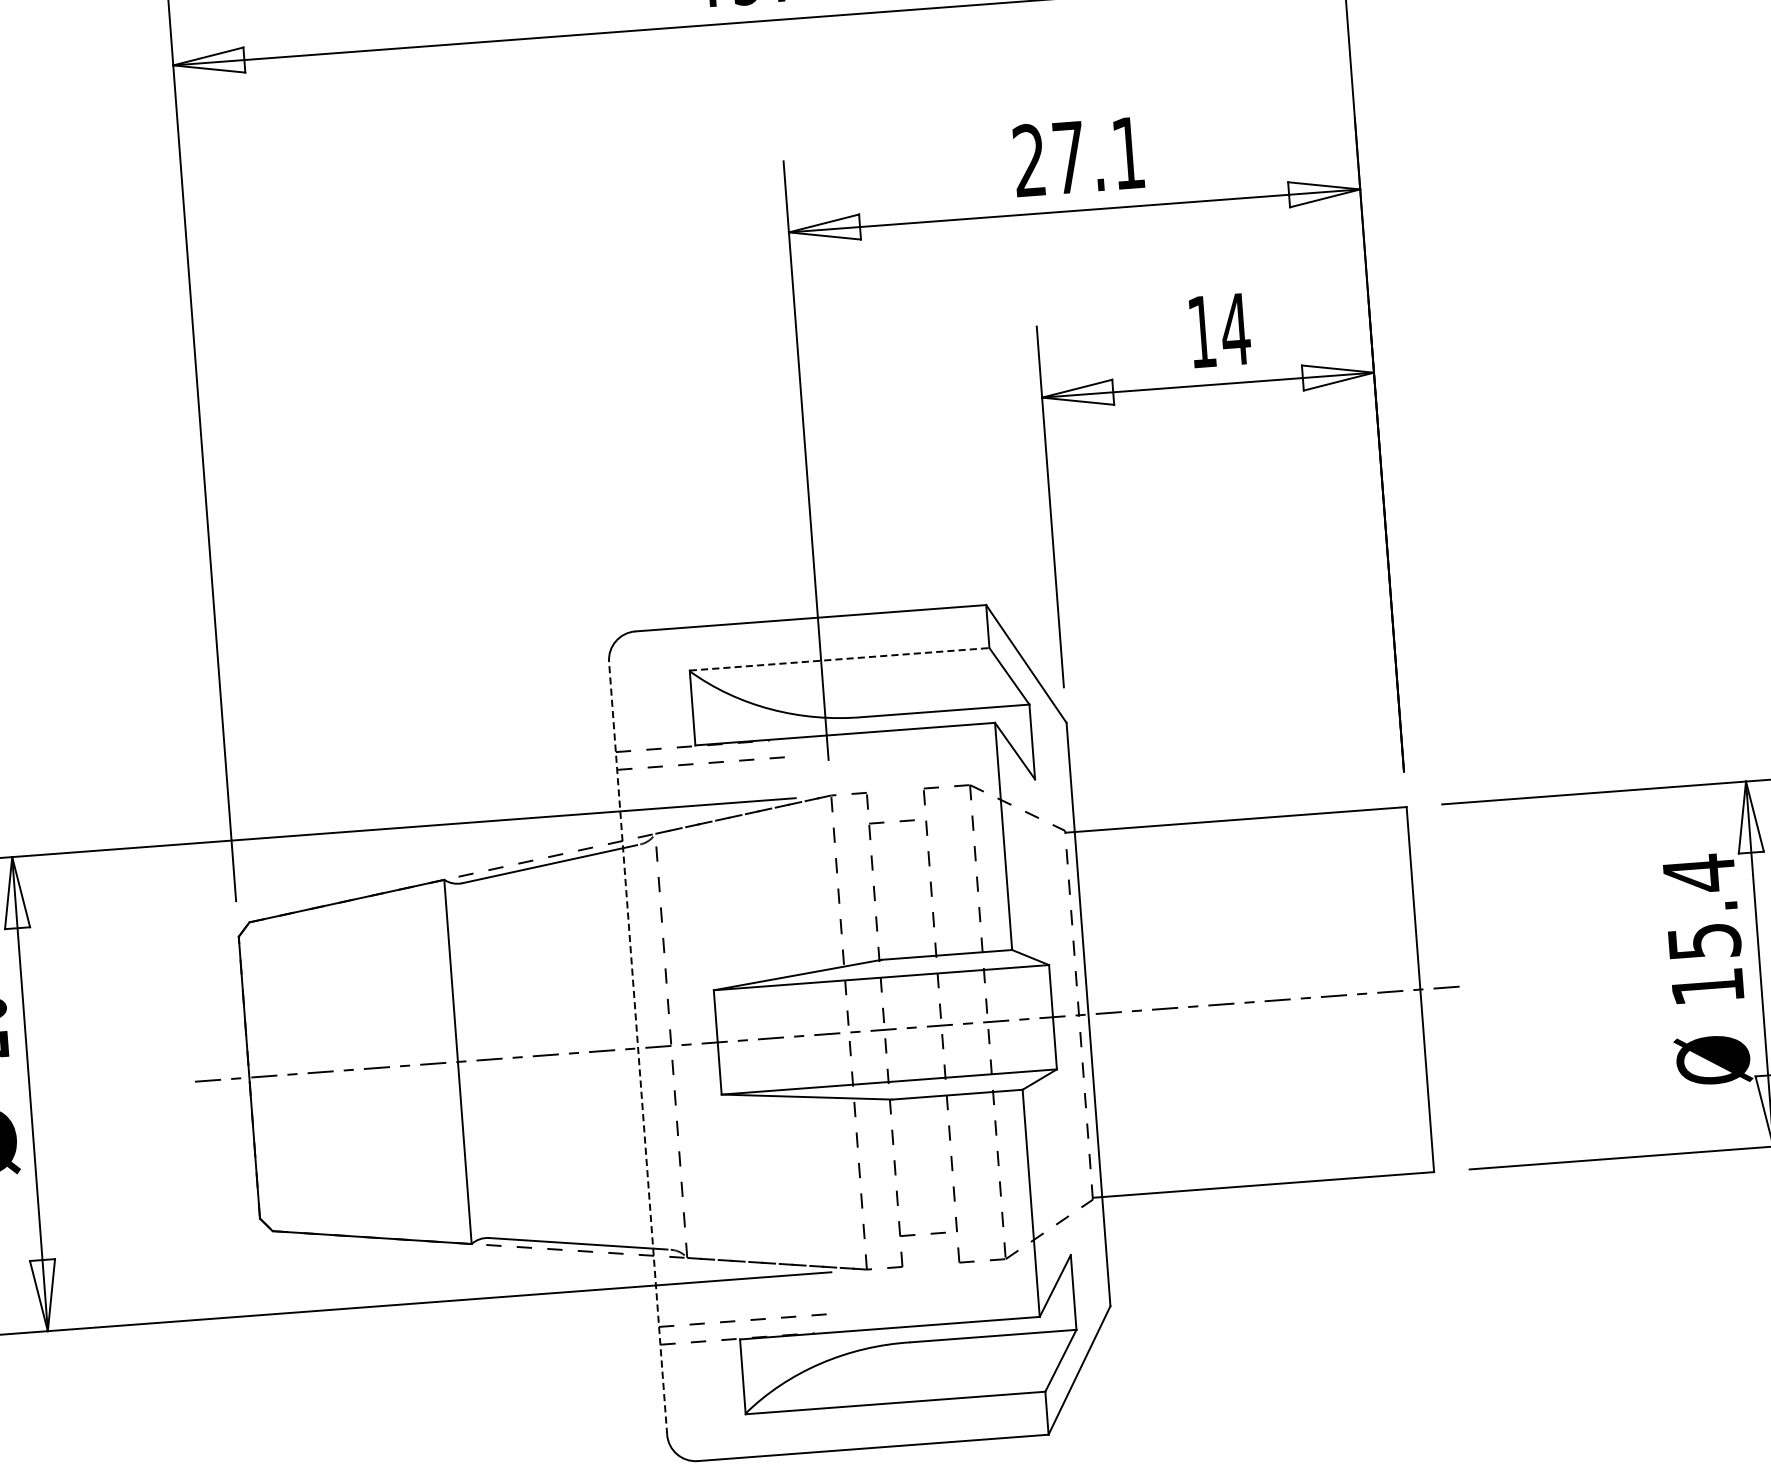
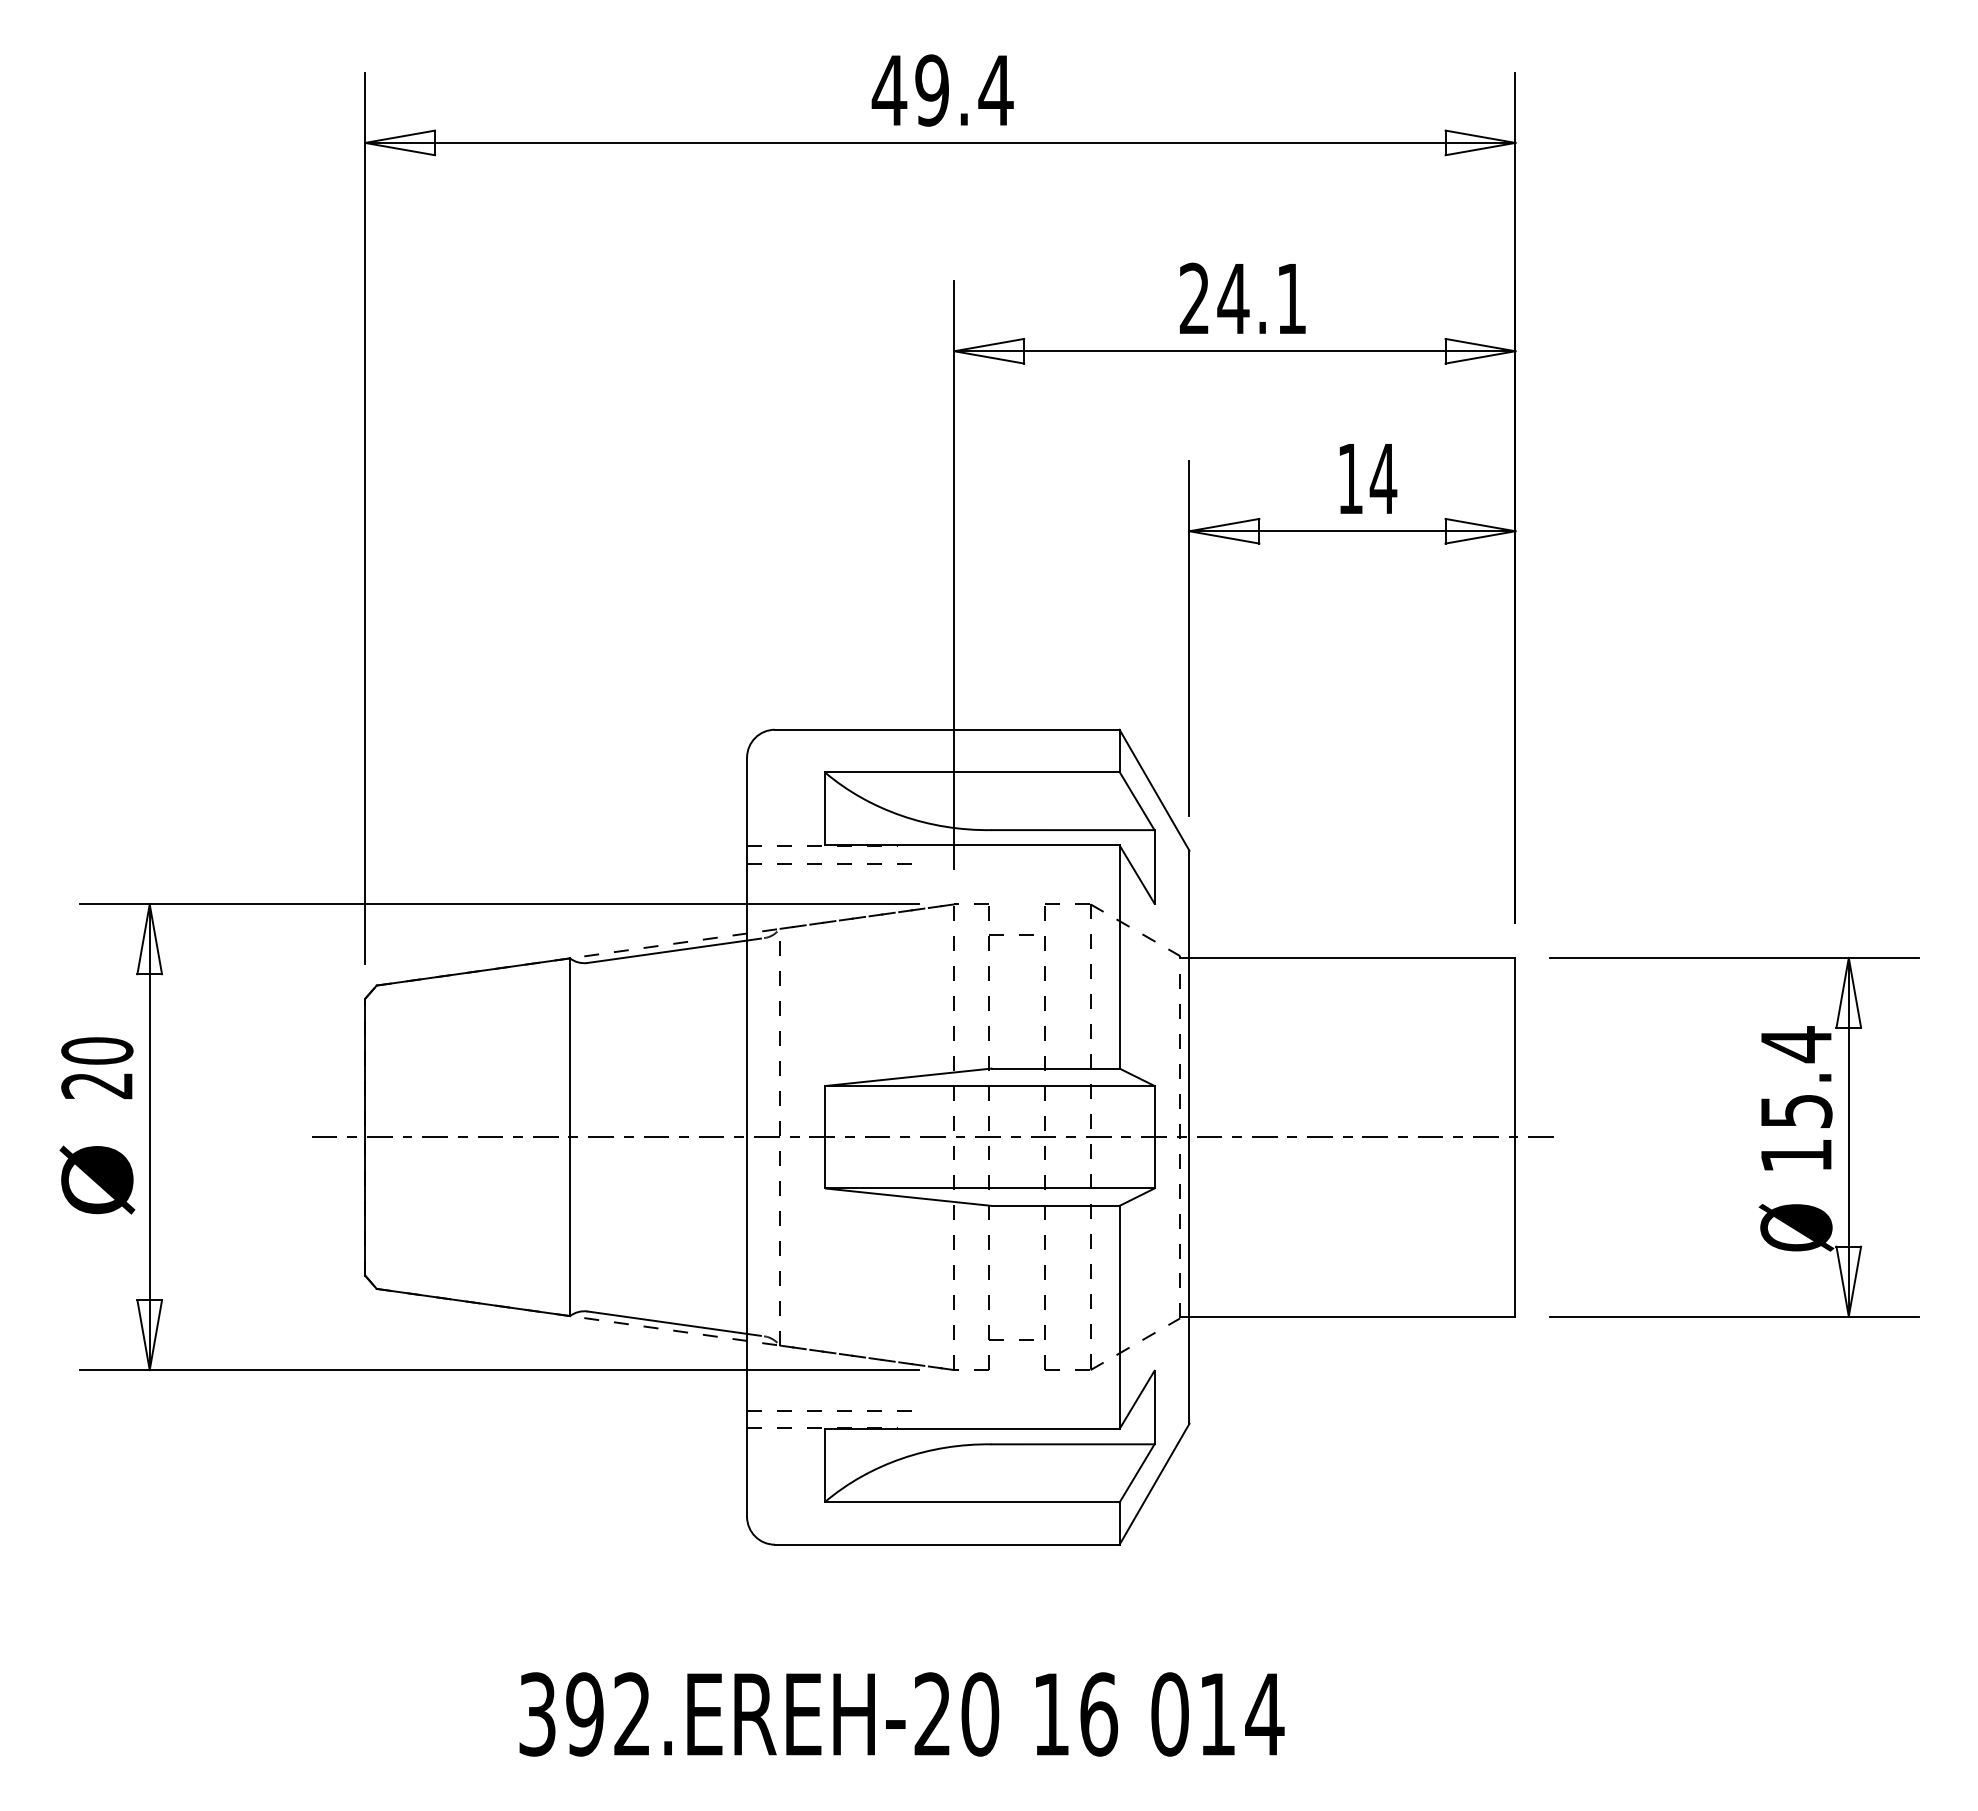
text: (1069, 157) -> (1233, 298), 27.1 -> 24.1
line: (839, 658) -> (972, 771), dashed -> solid
line: (638, 1048) -> (747, 1137), dashed -> solid

